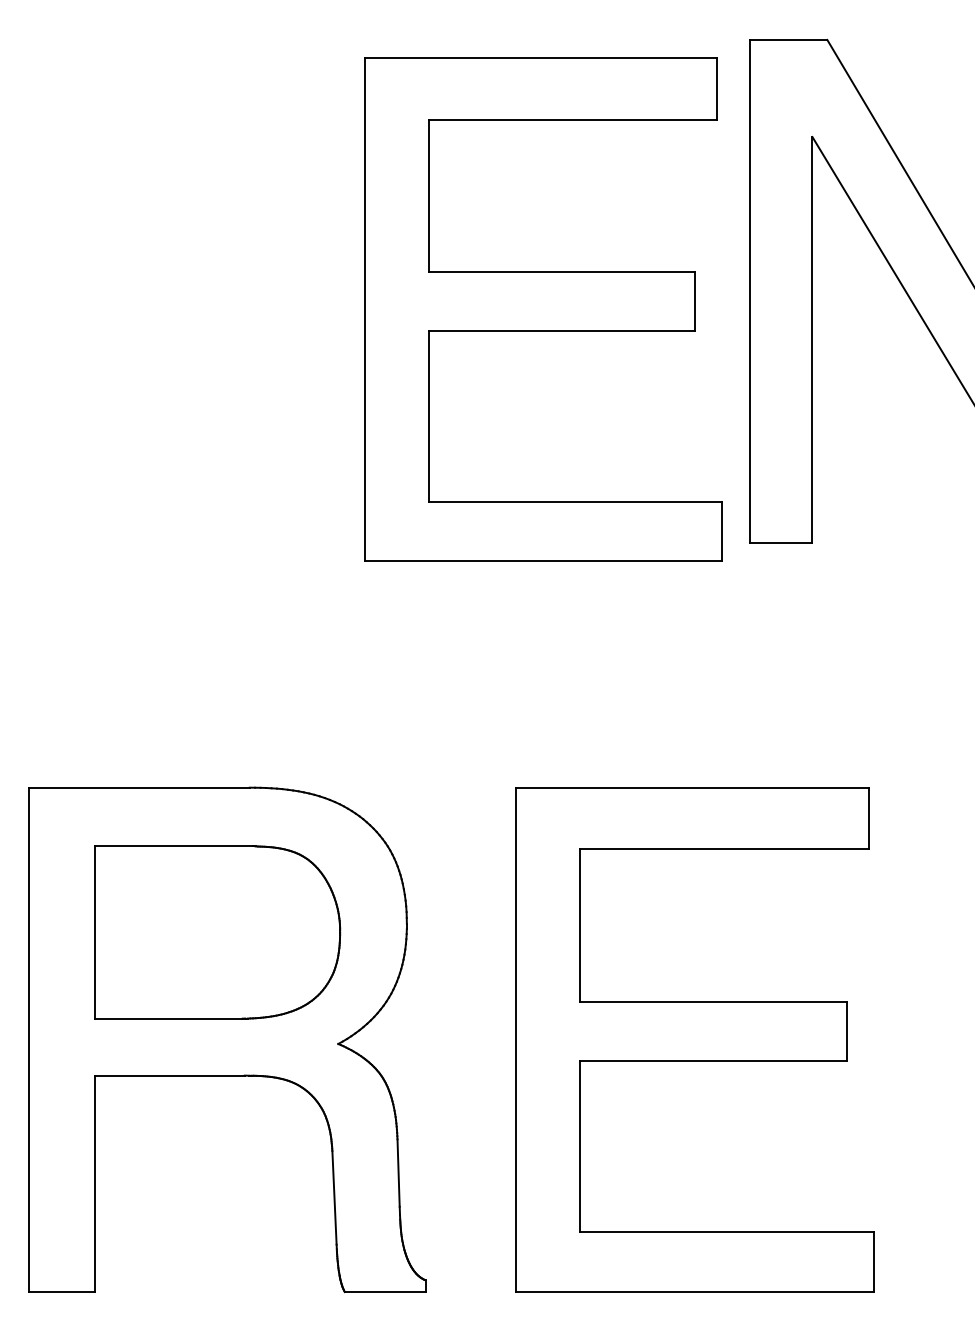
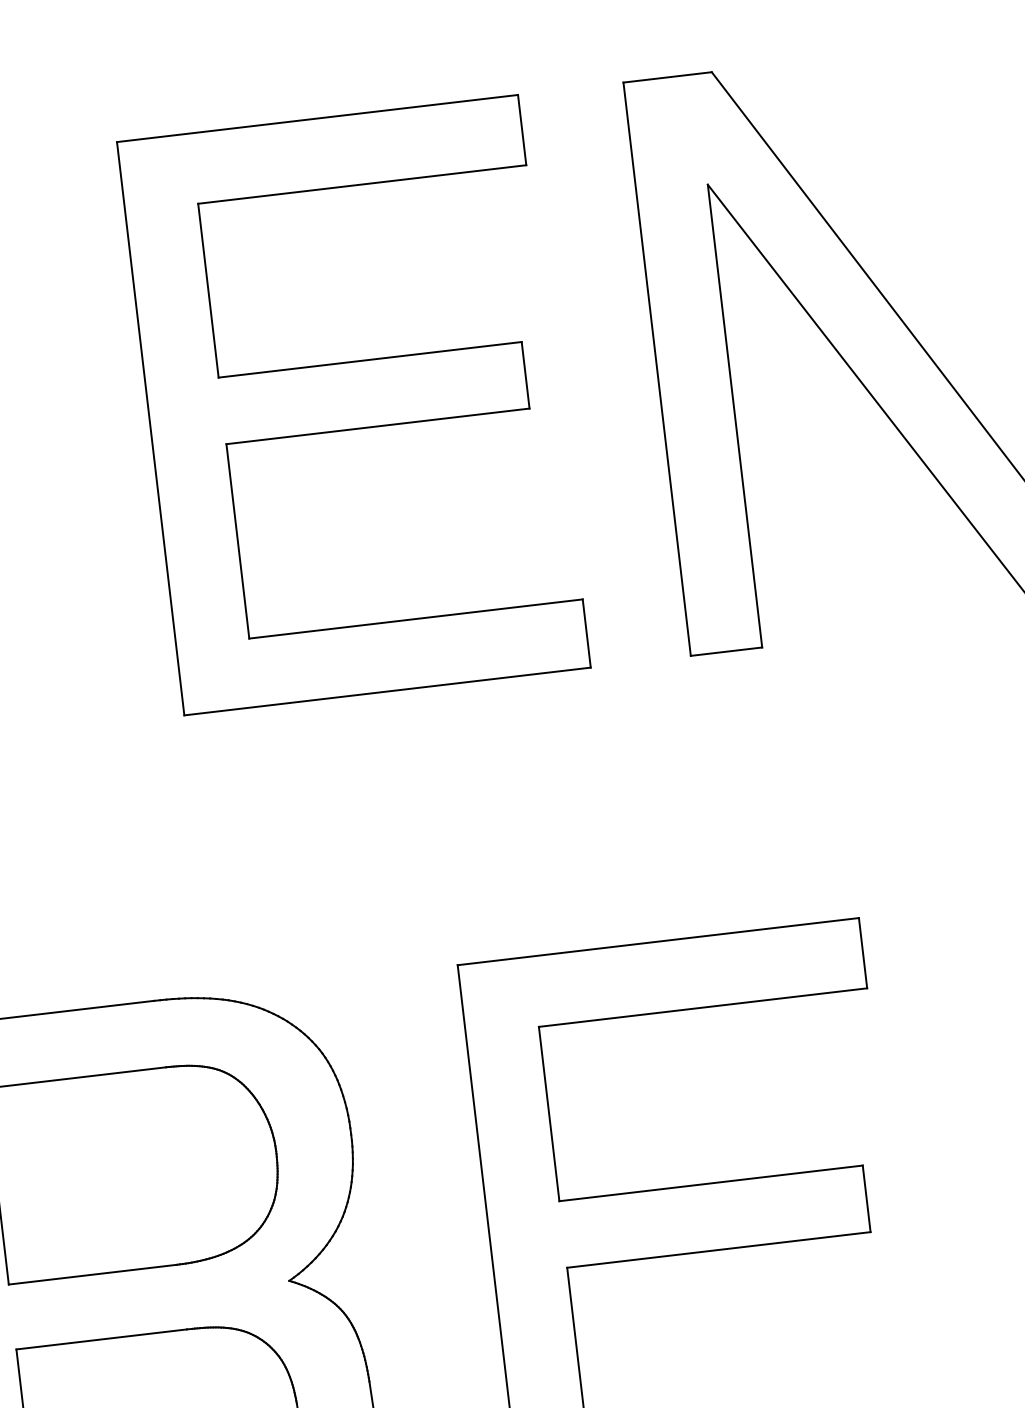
part: (543, 309) -> (353, 404), moved

